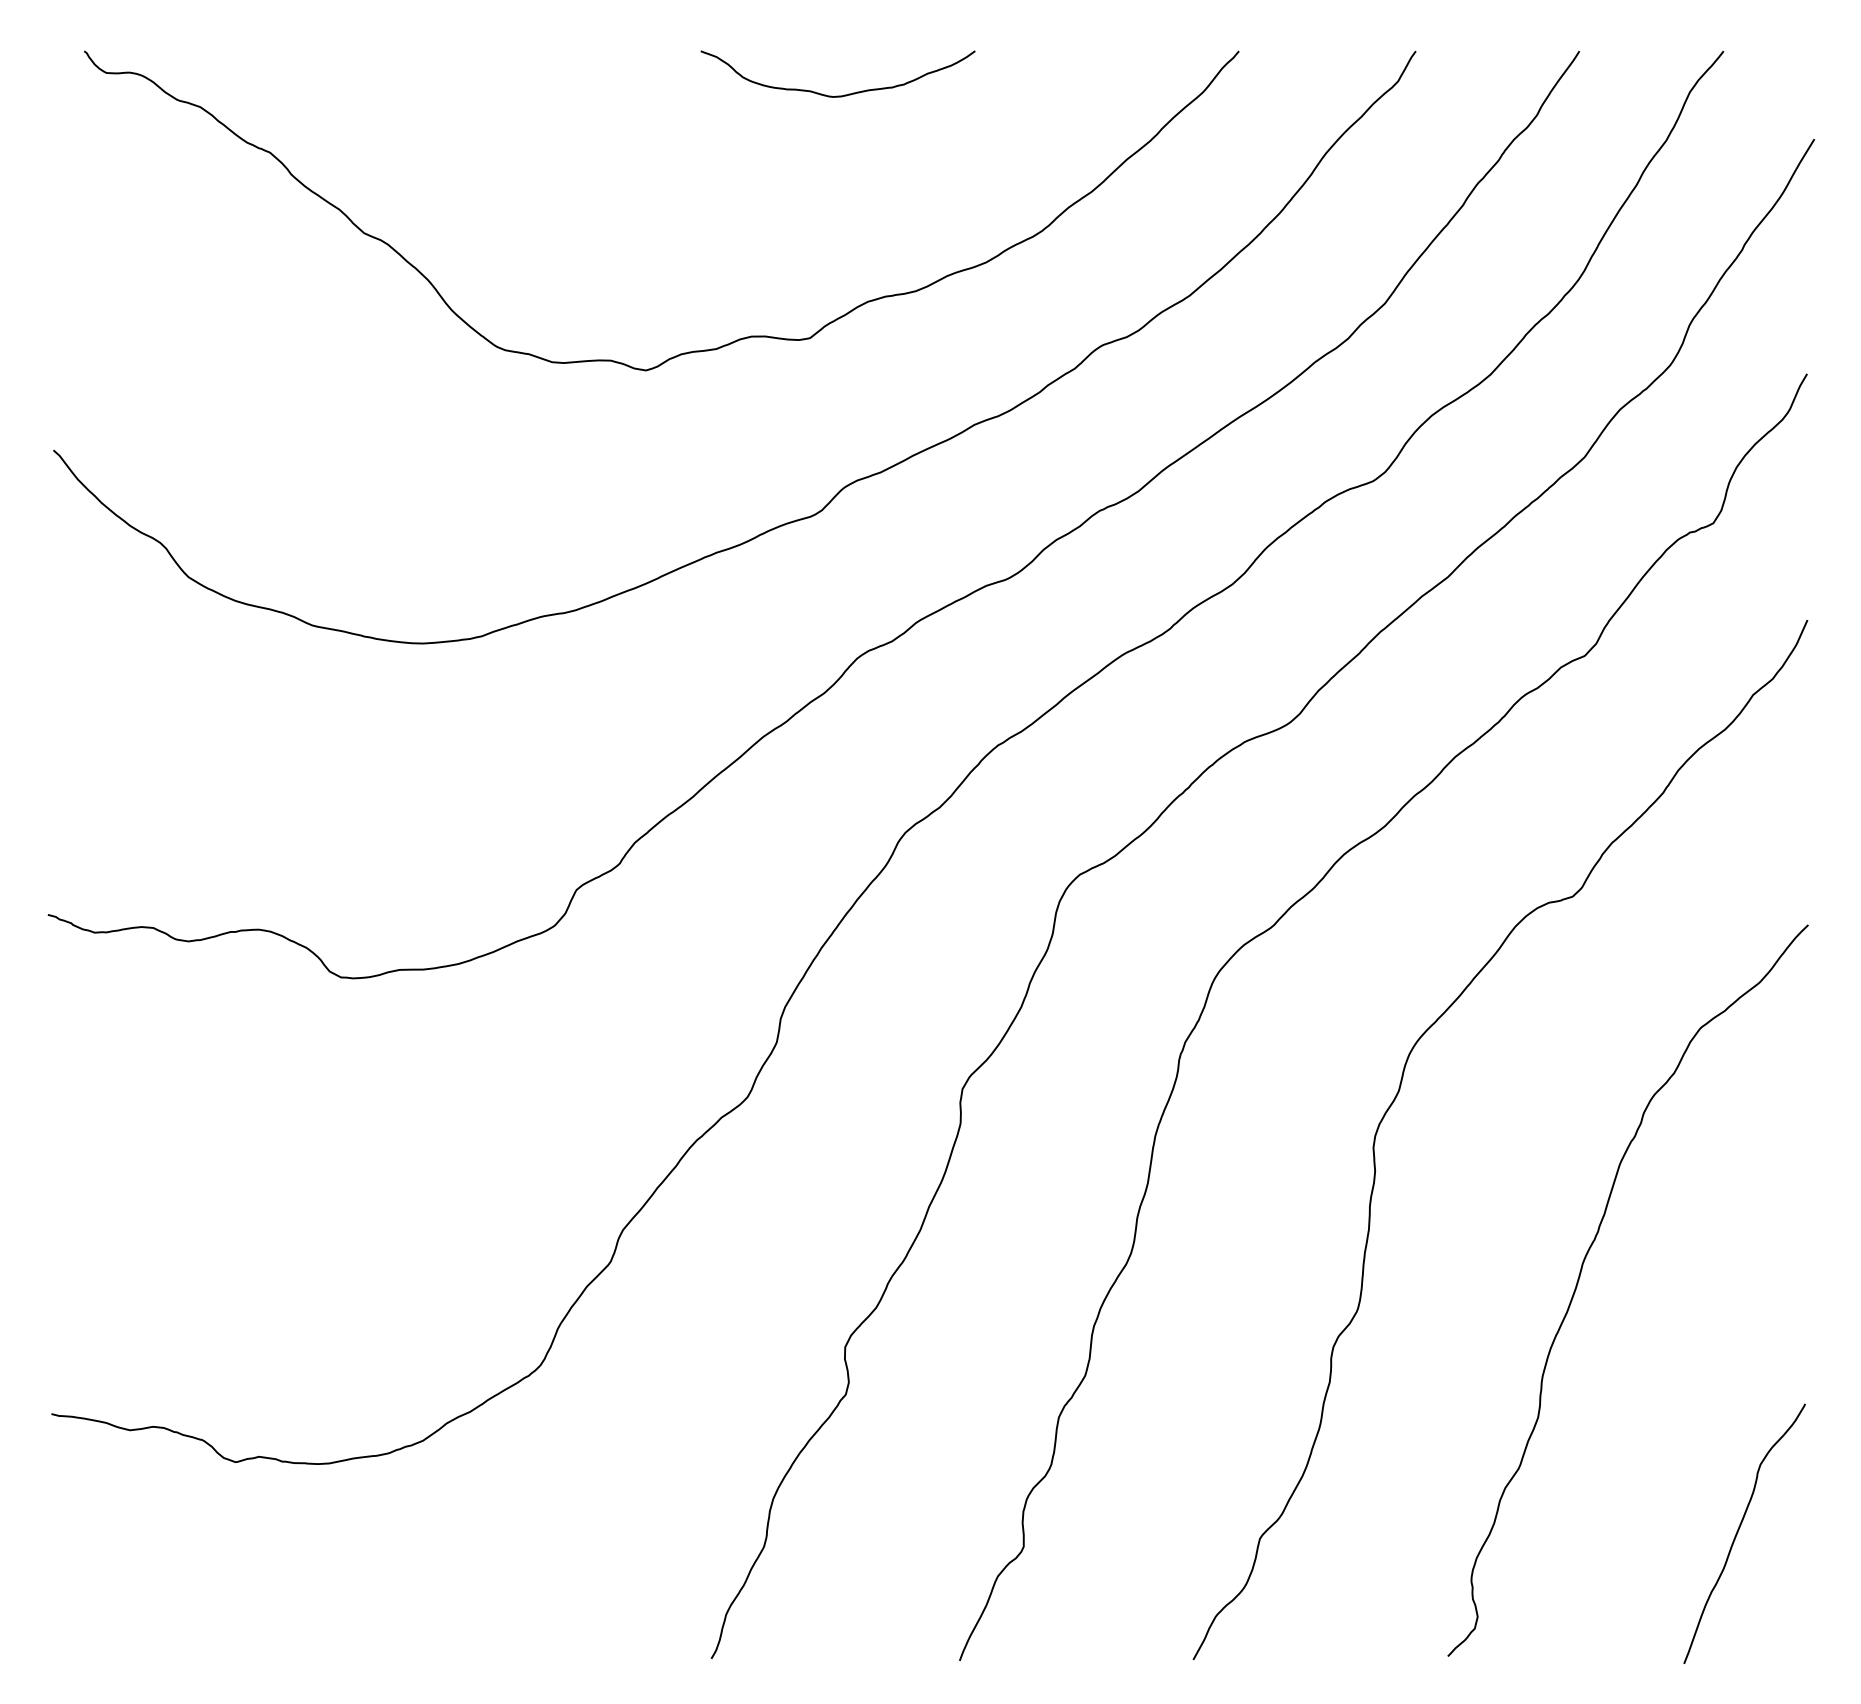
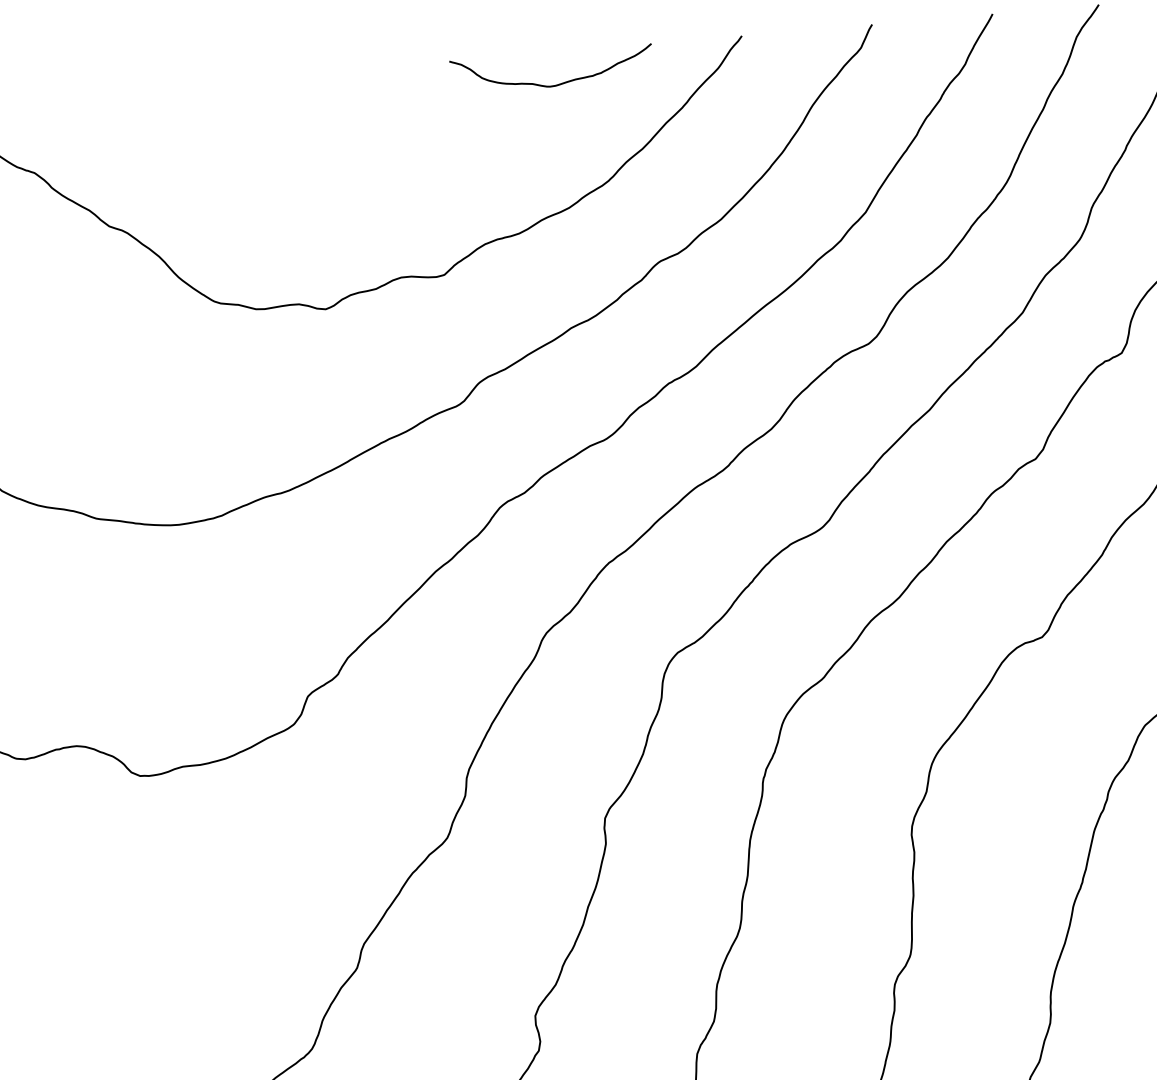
curve: (837, 95) -> (552, 85), moved

